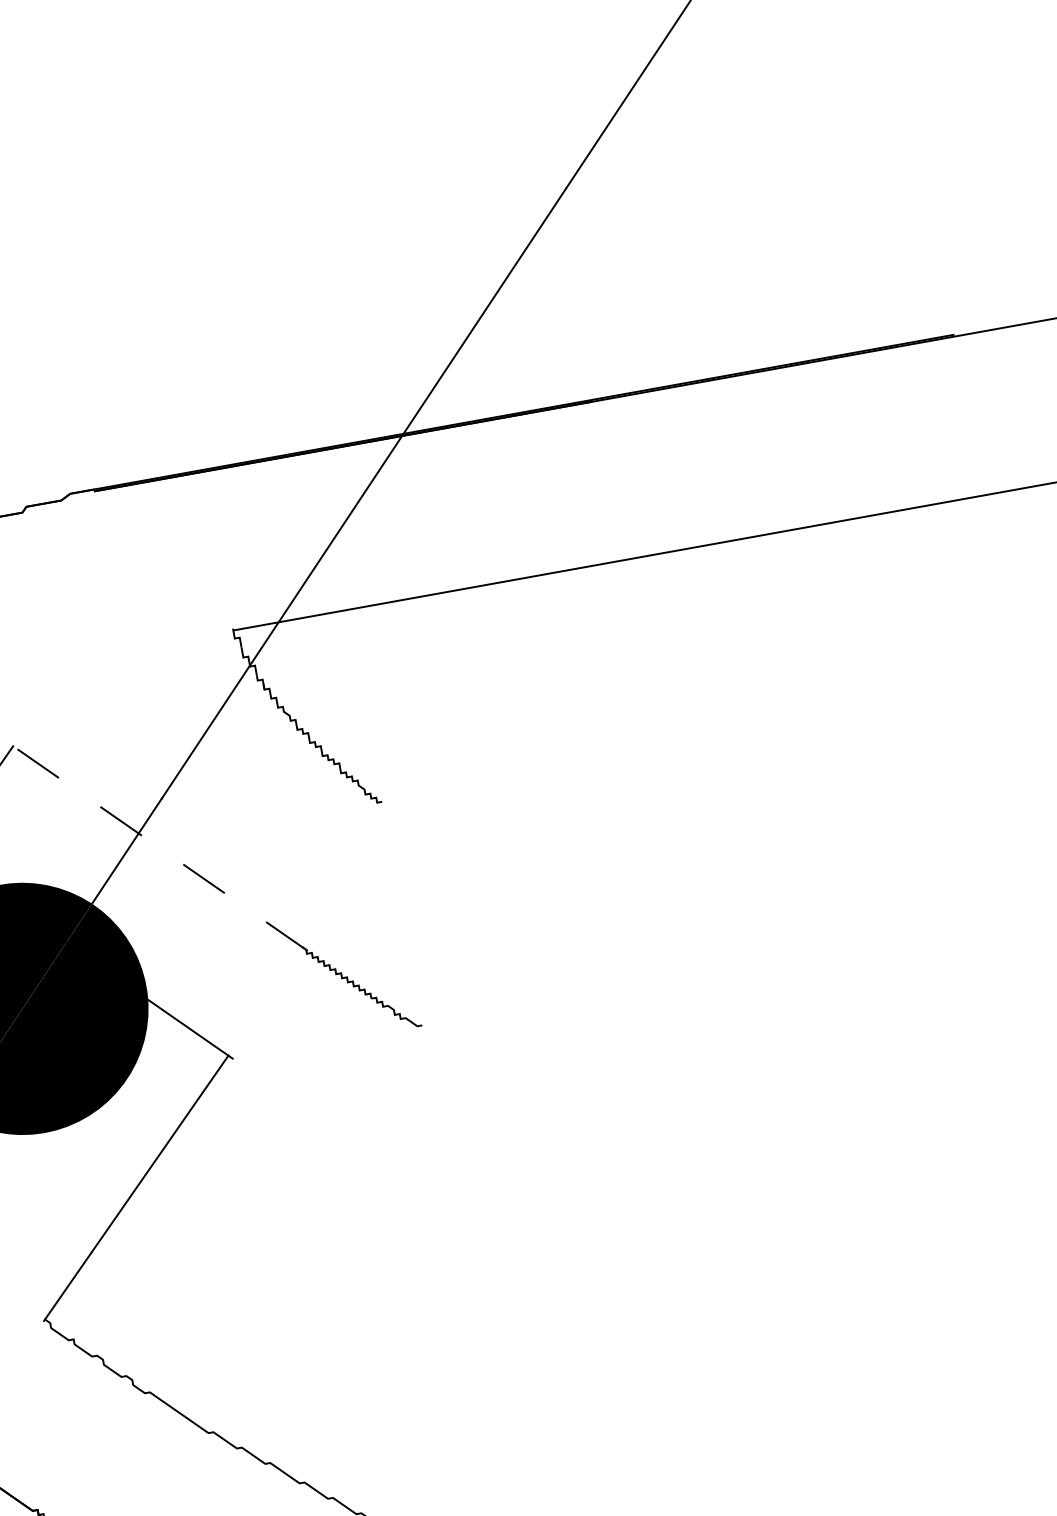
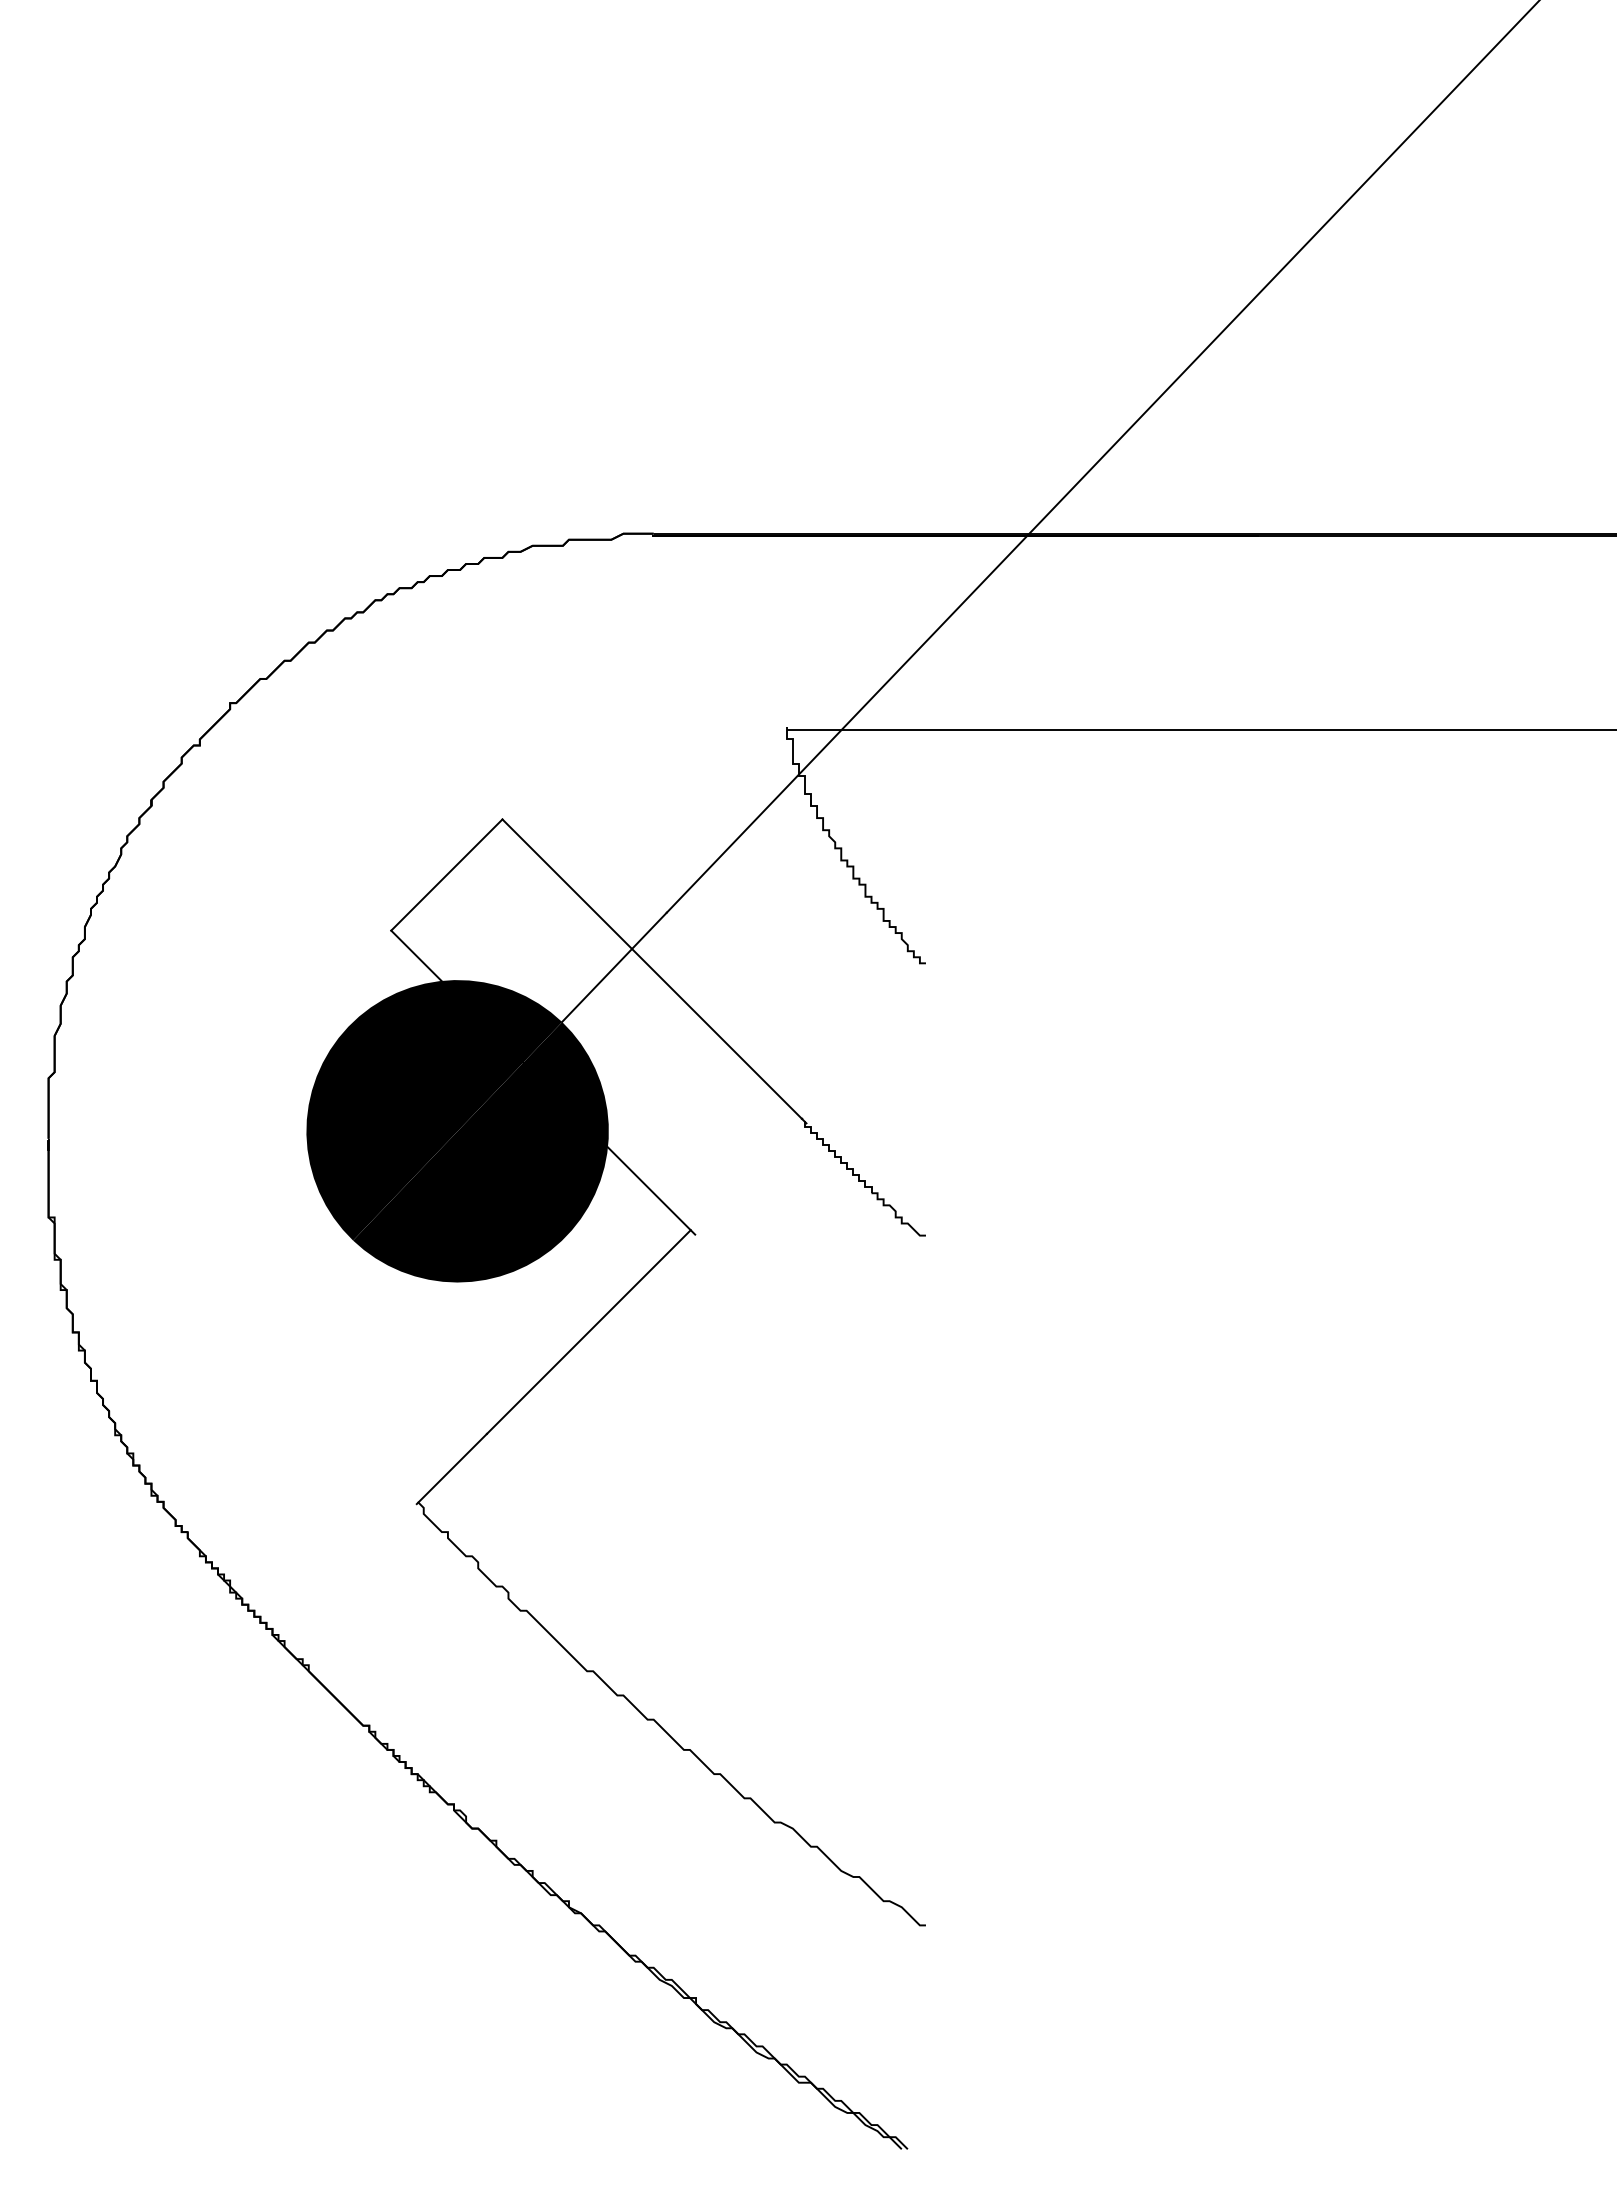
line: (160, 848) -> (654, 971), dashed -> solid

